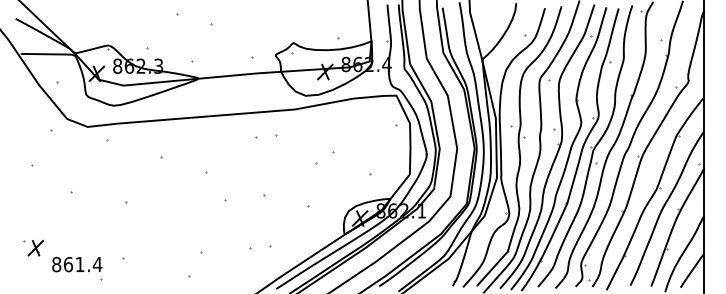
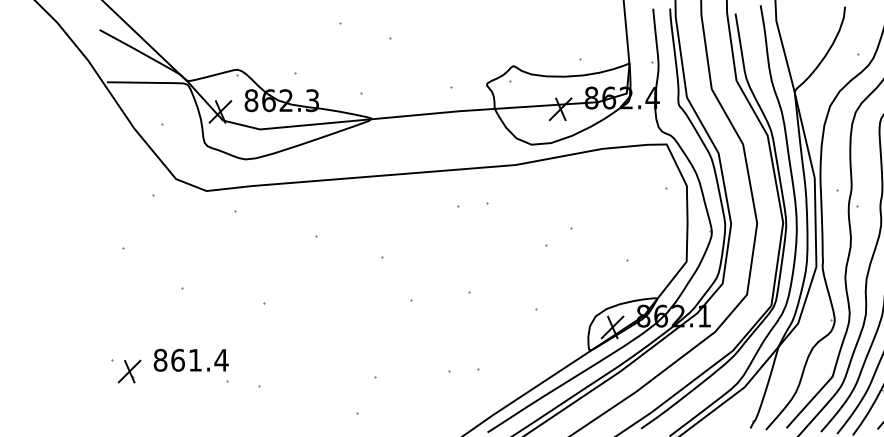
part: (77, 268) -> (191, 366), moved

